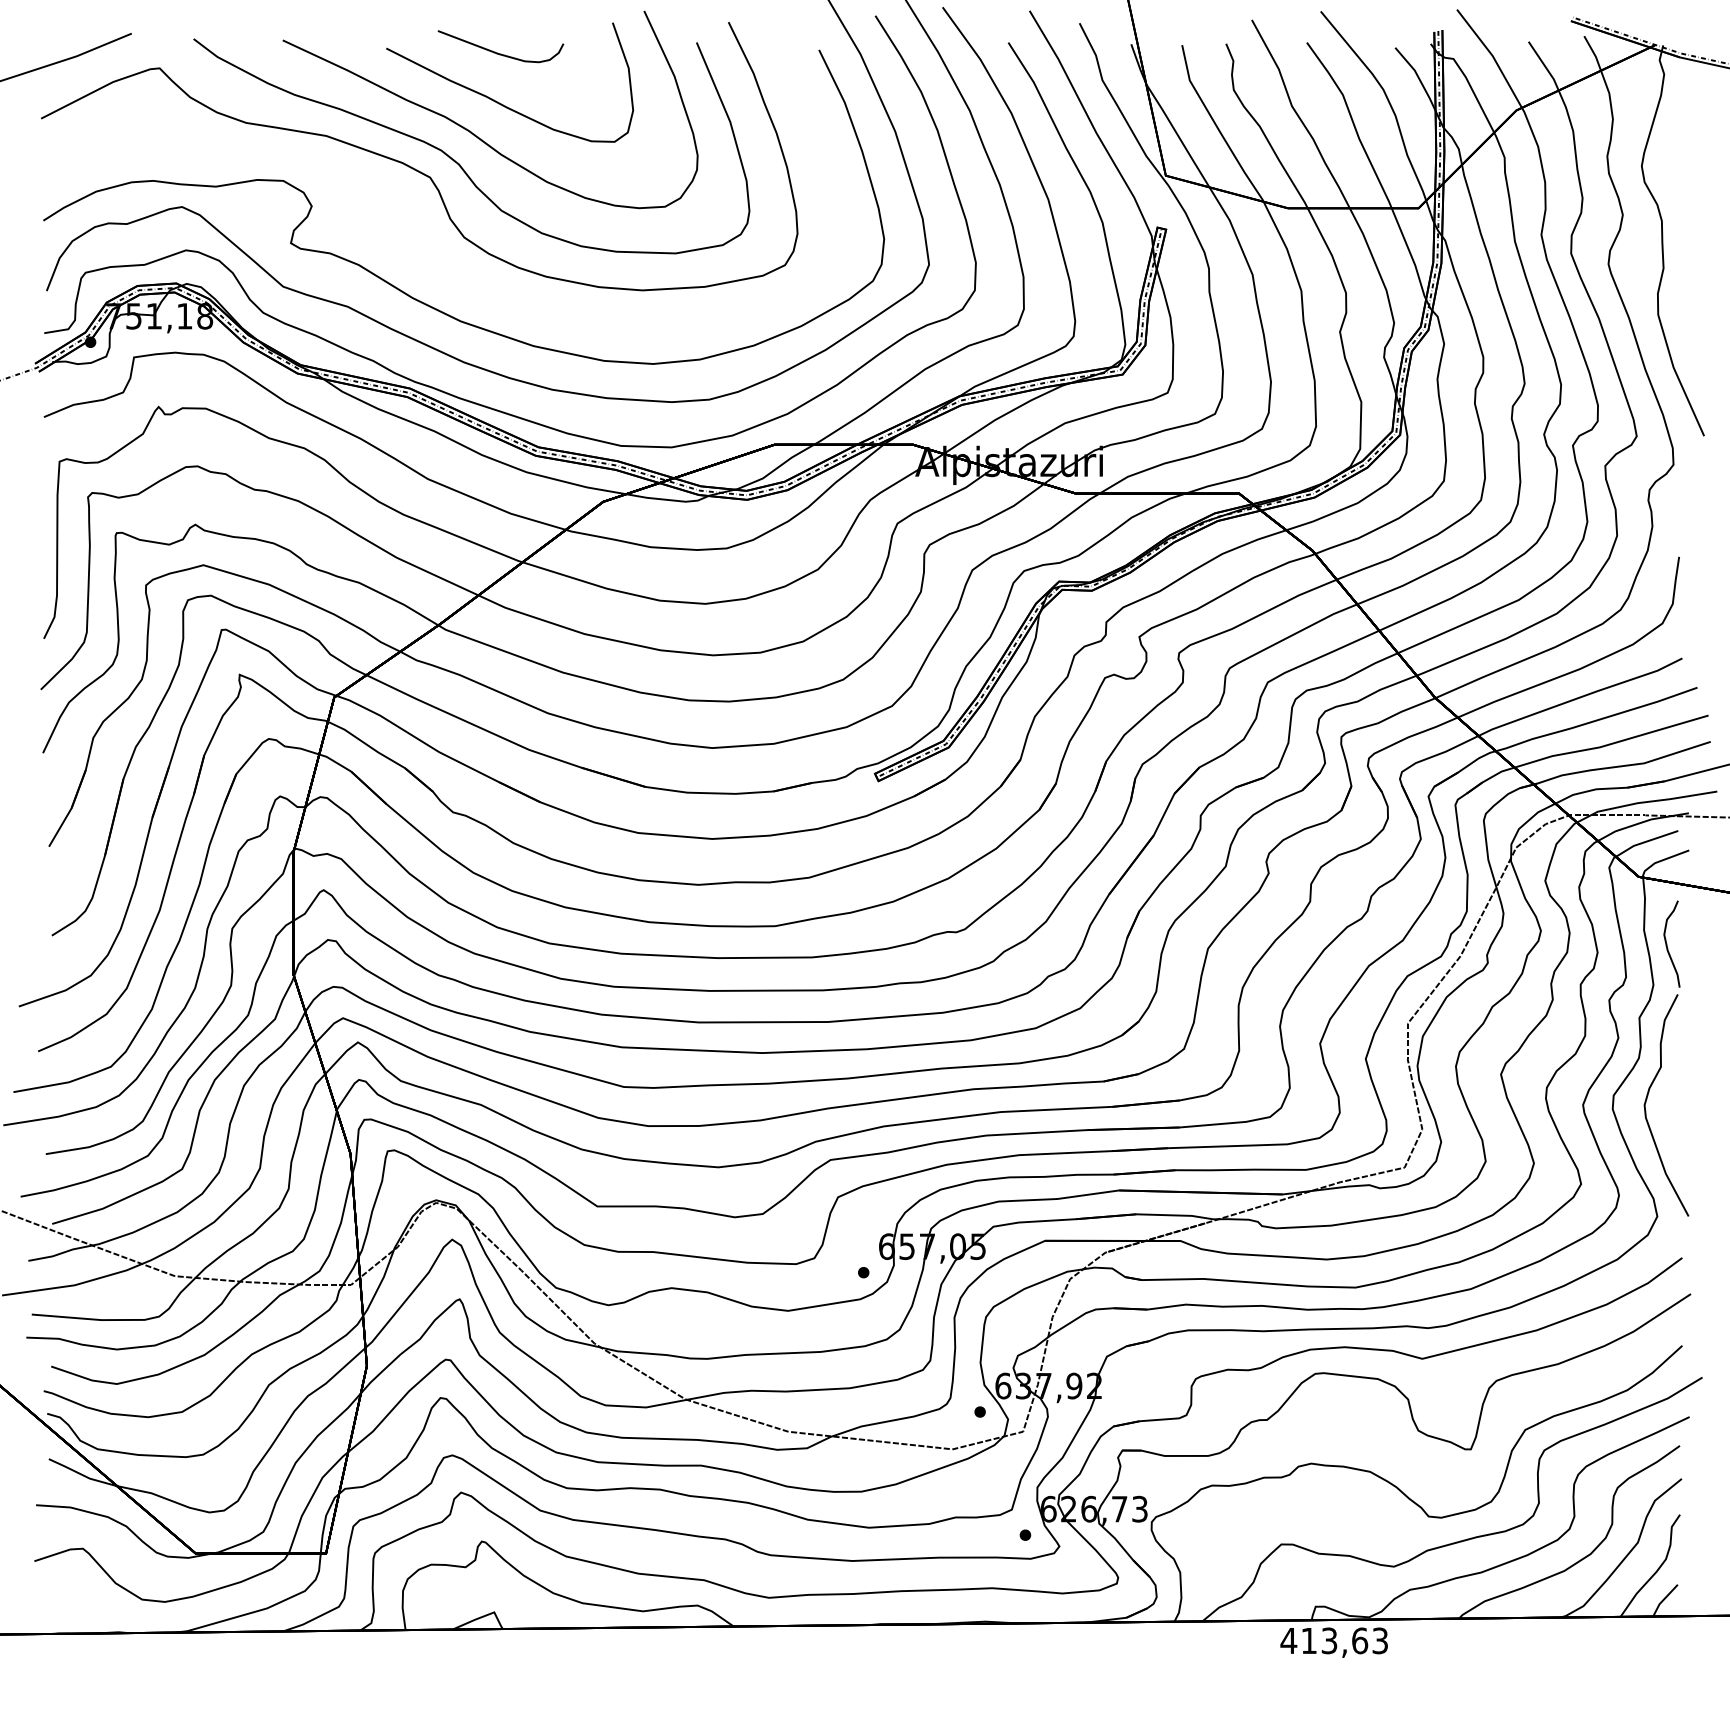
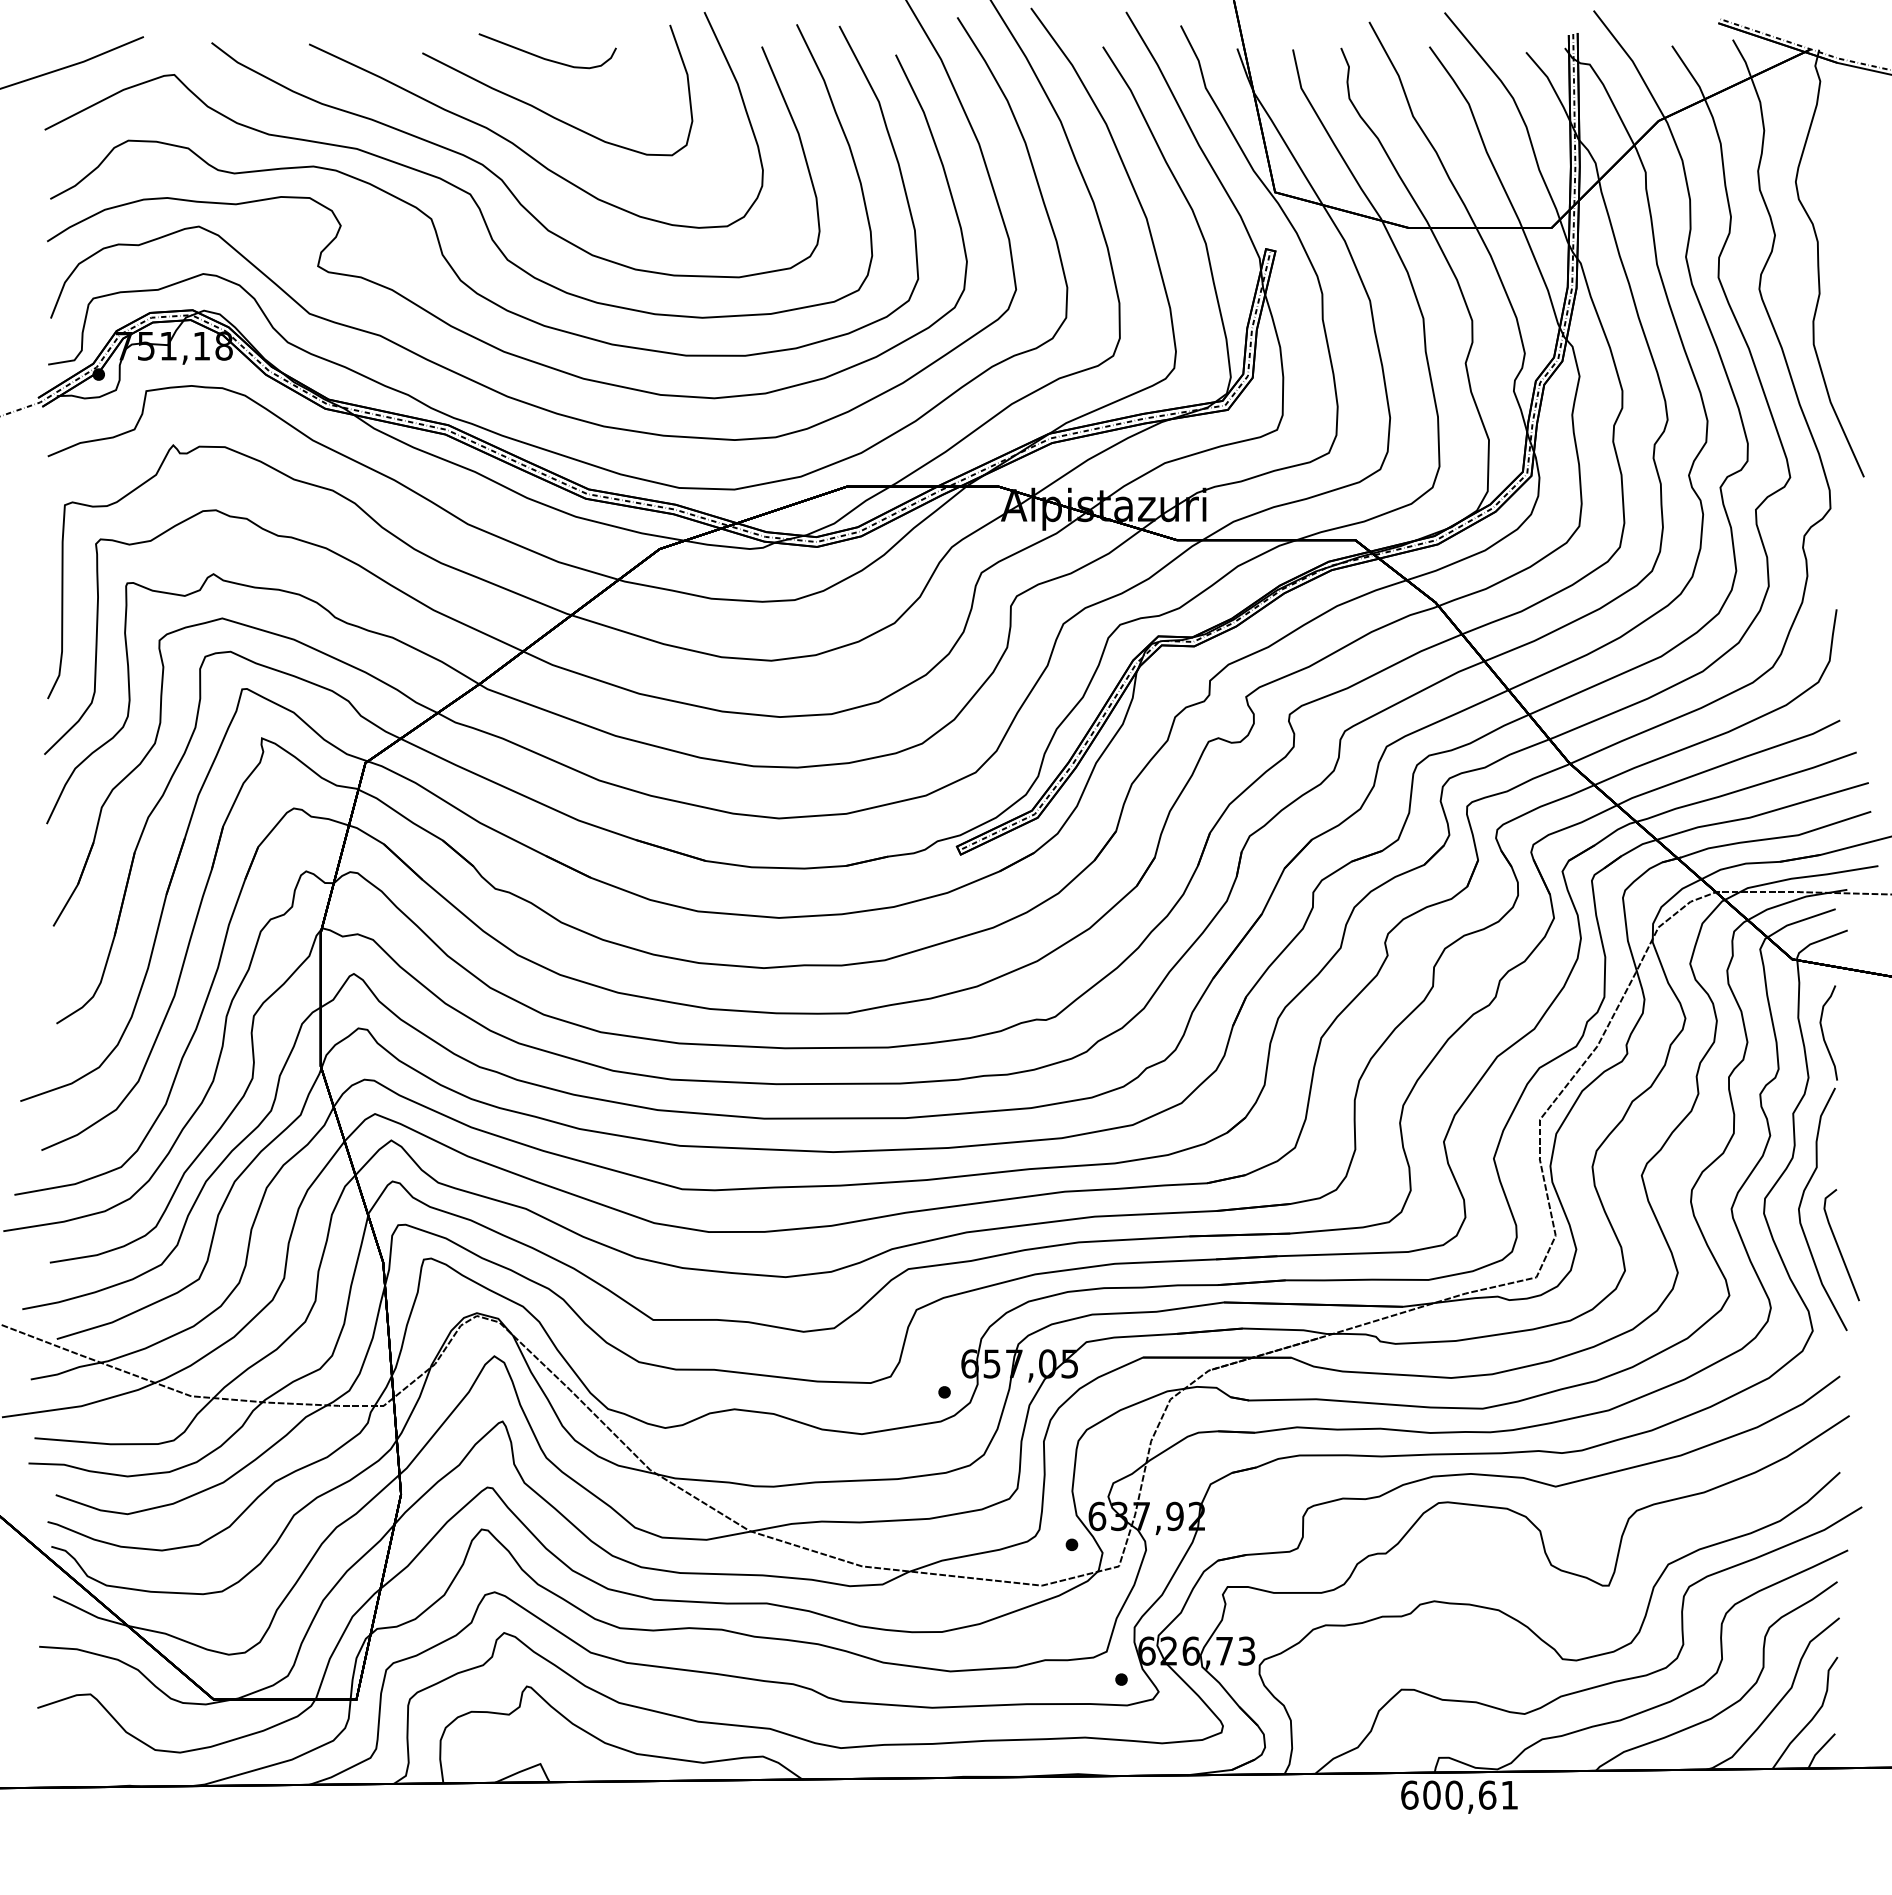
curve: (395, 199) -> (432, 218), added
line: (1681, 1140) -> (1839, 1247), added
text: (1334, 1640) -> (1459, 1794), 413,63 -> 600,61

